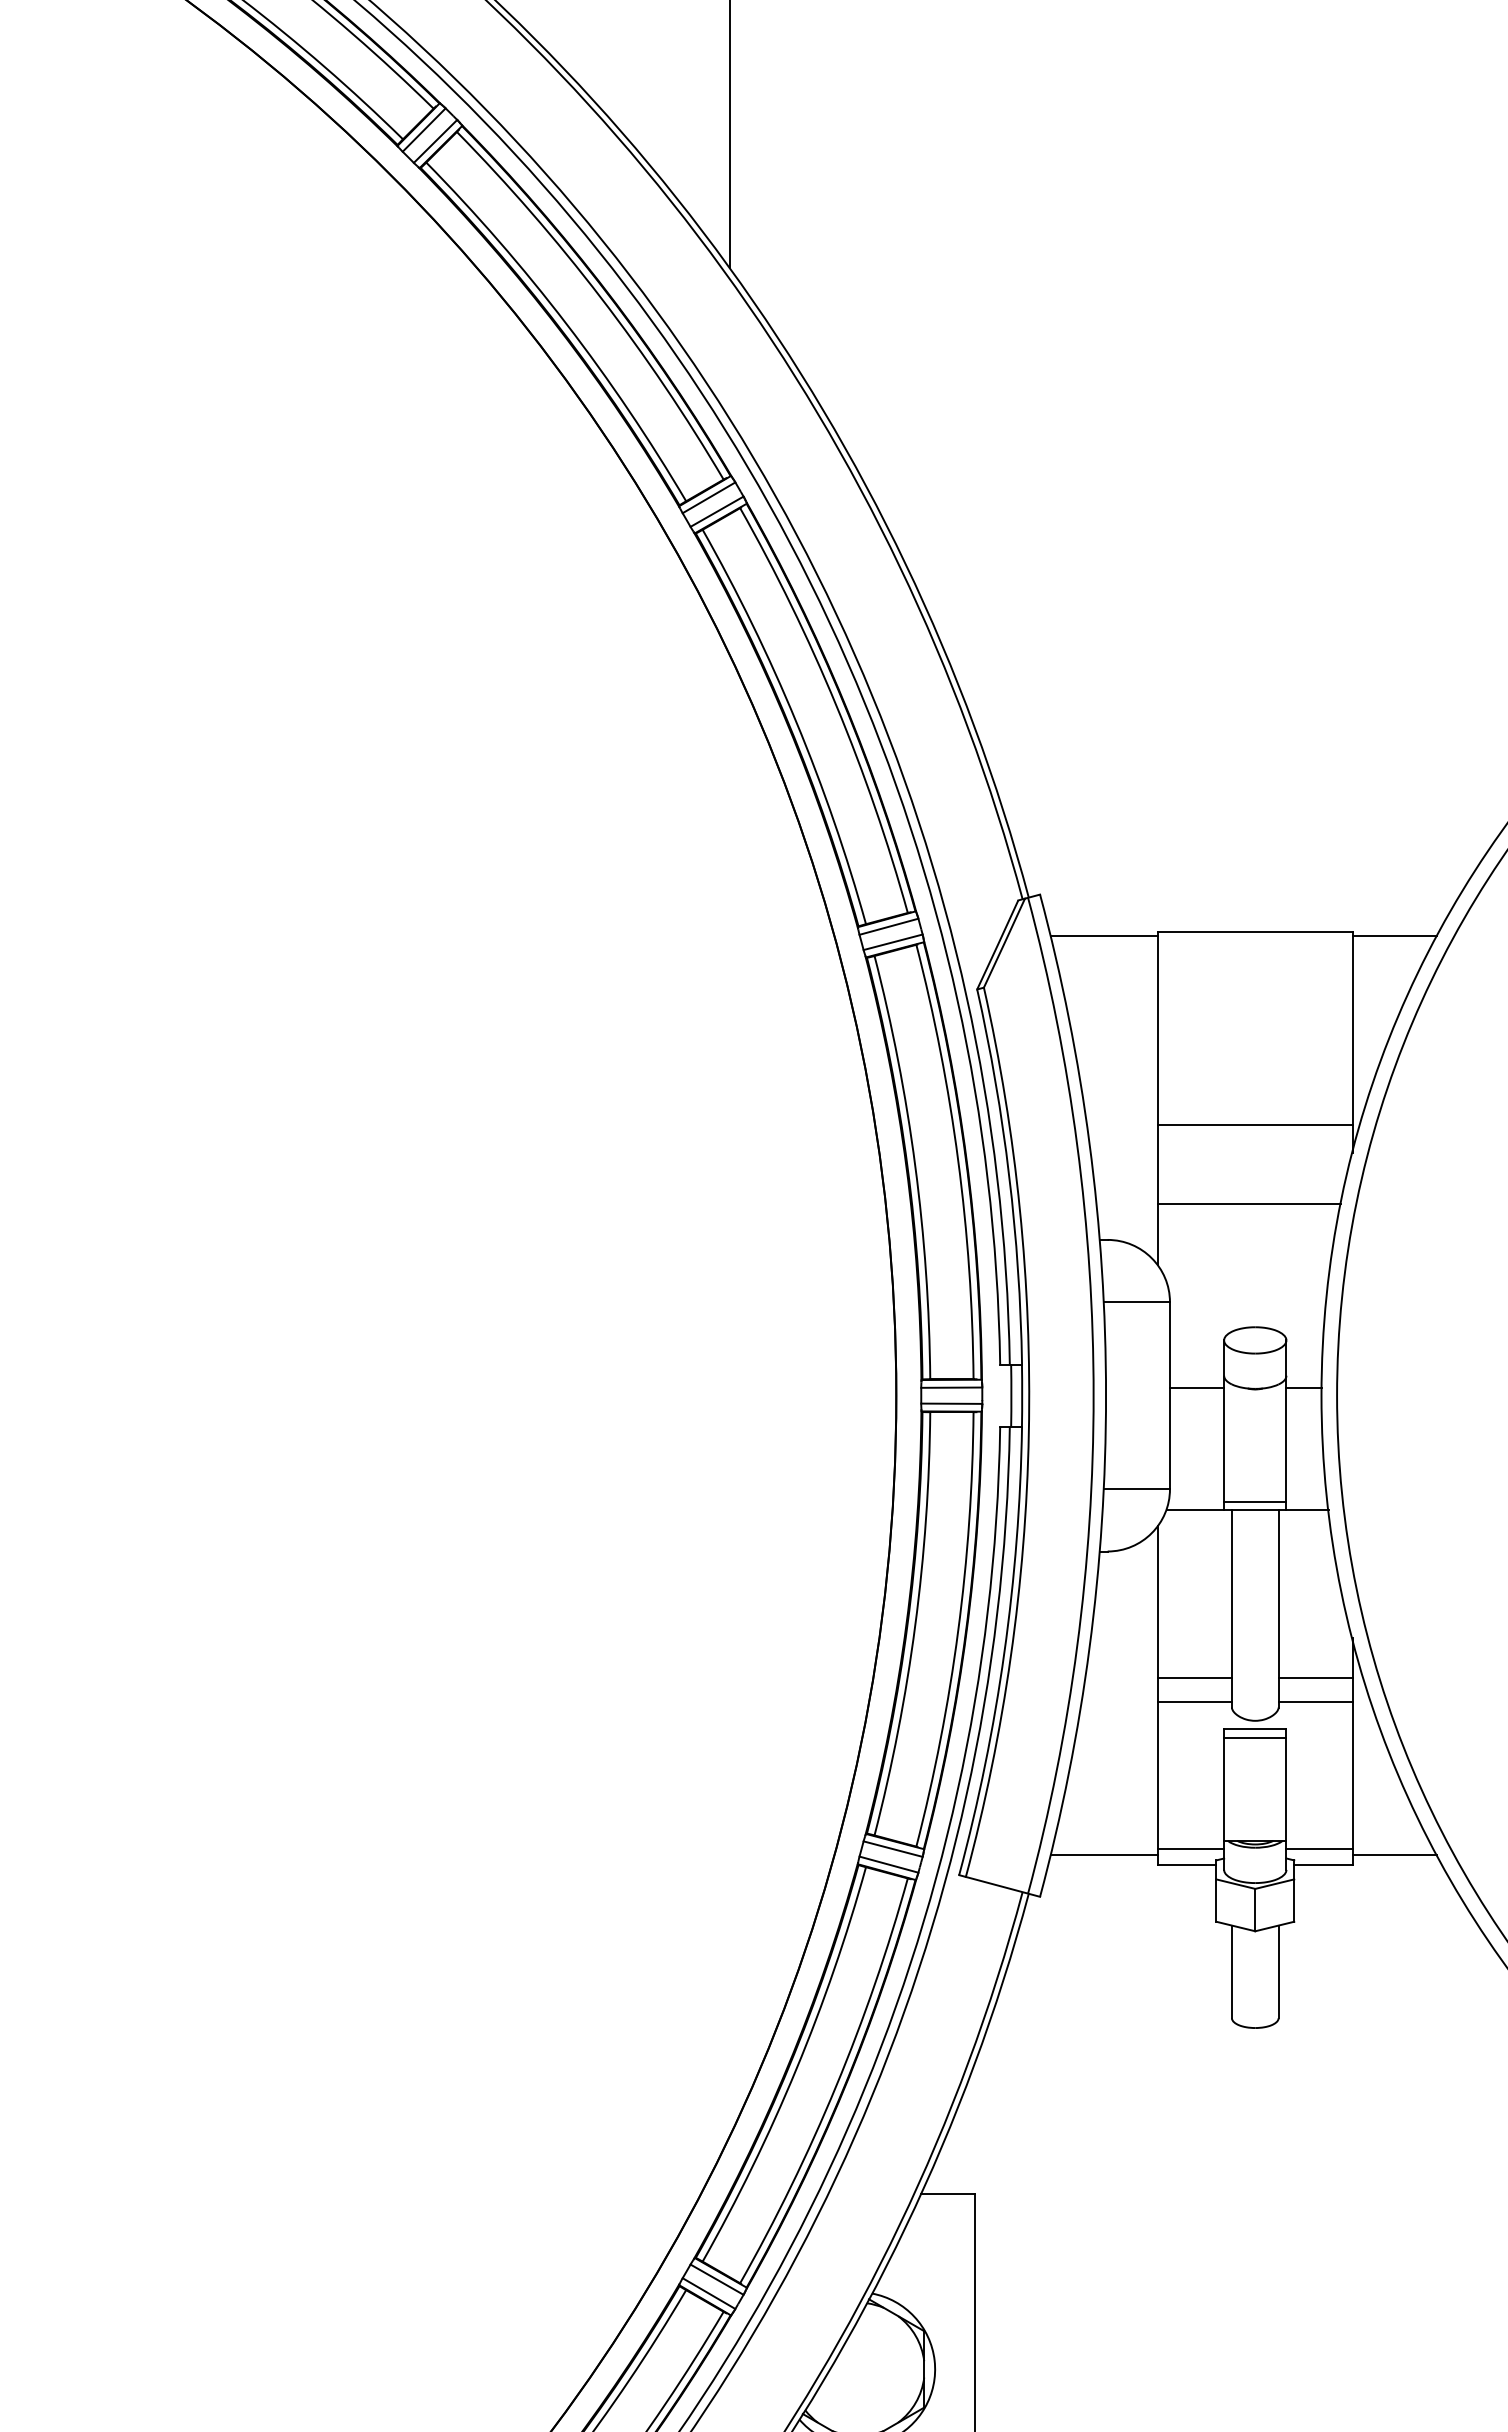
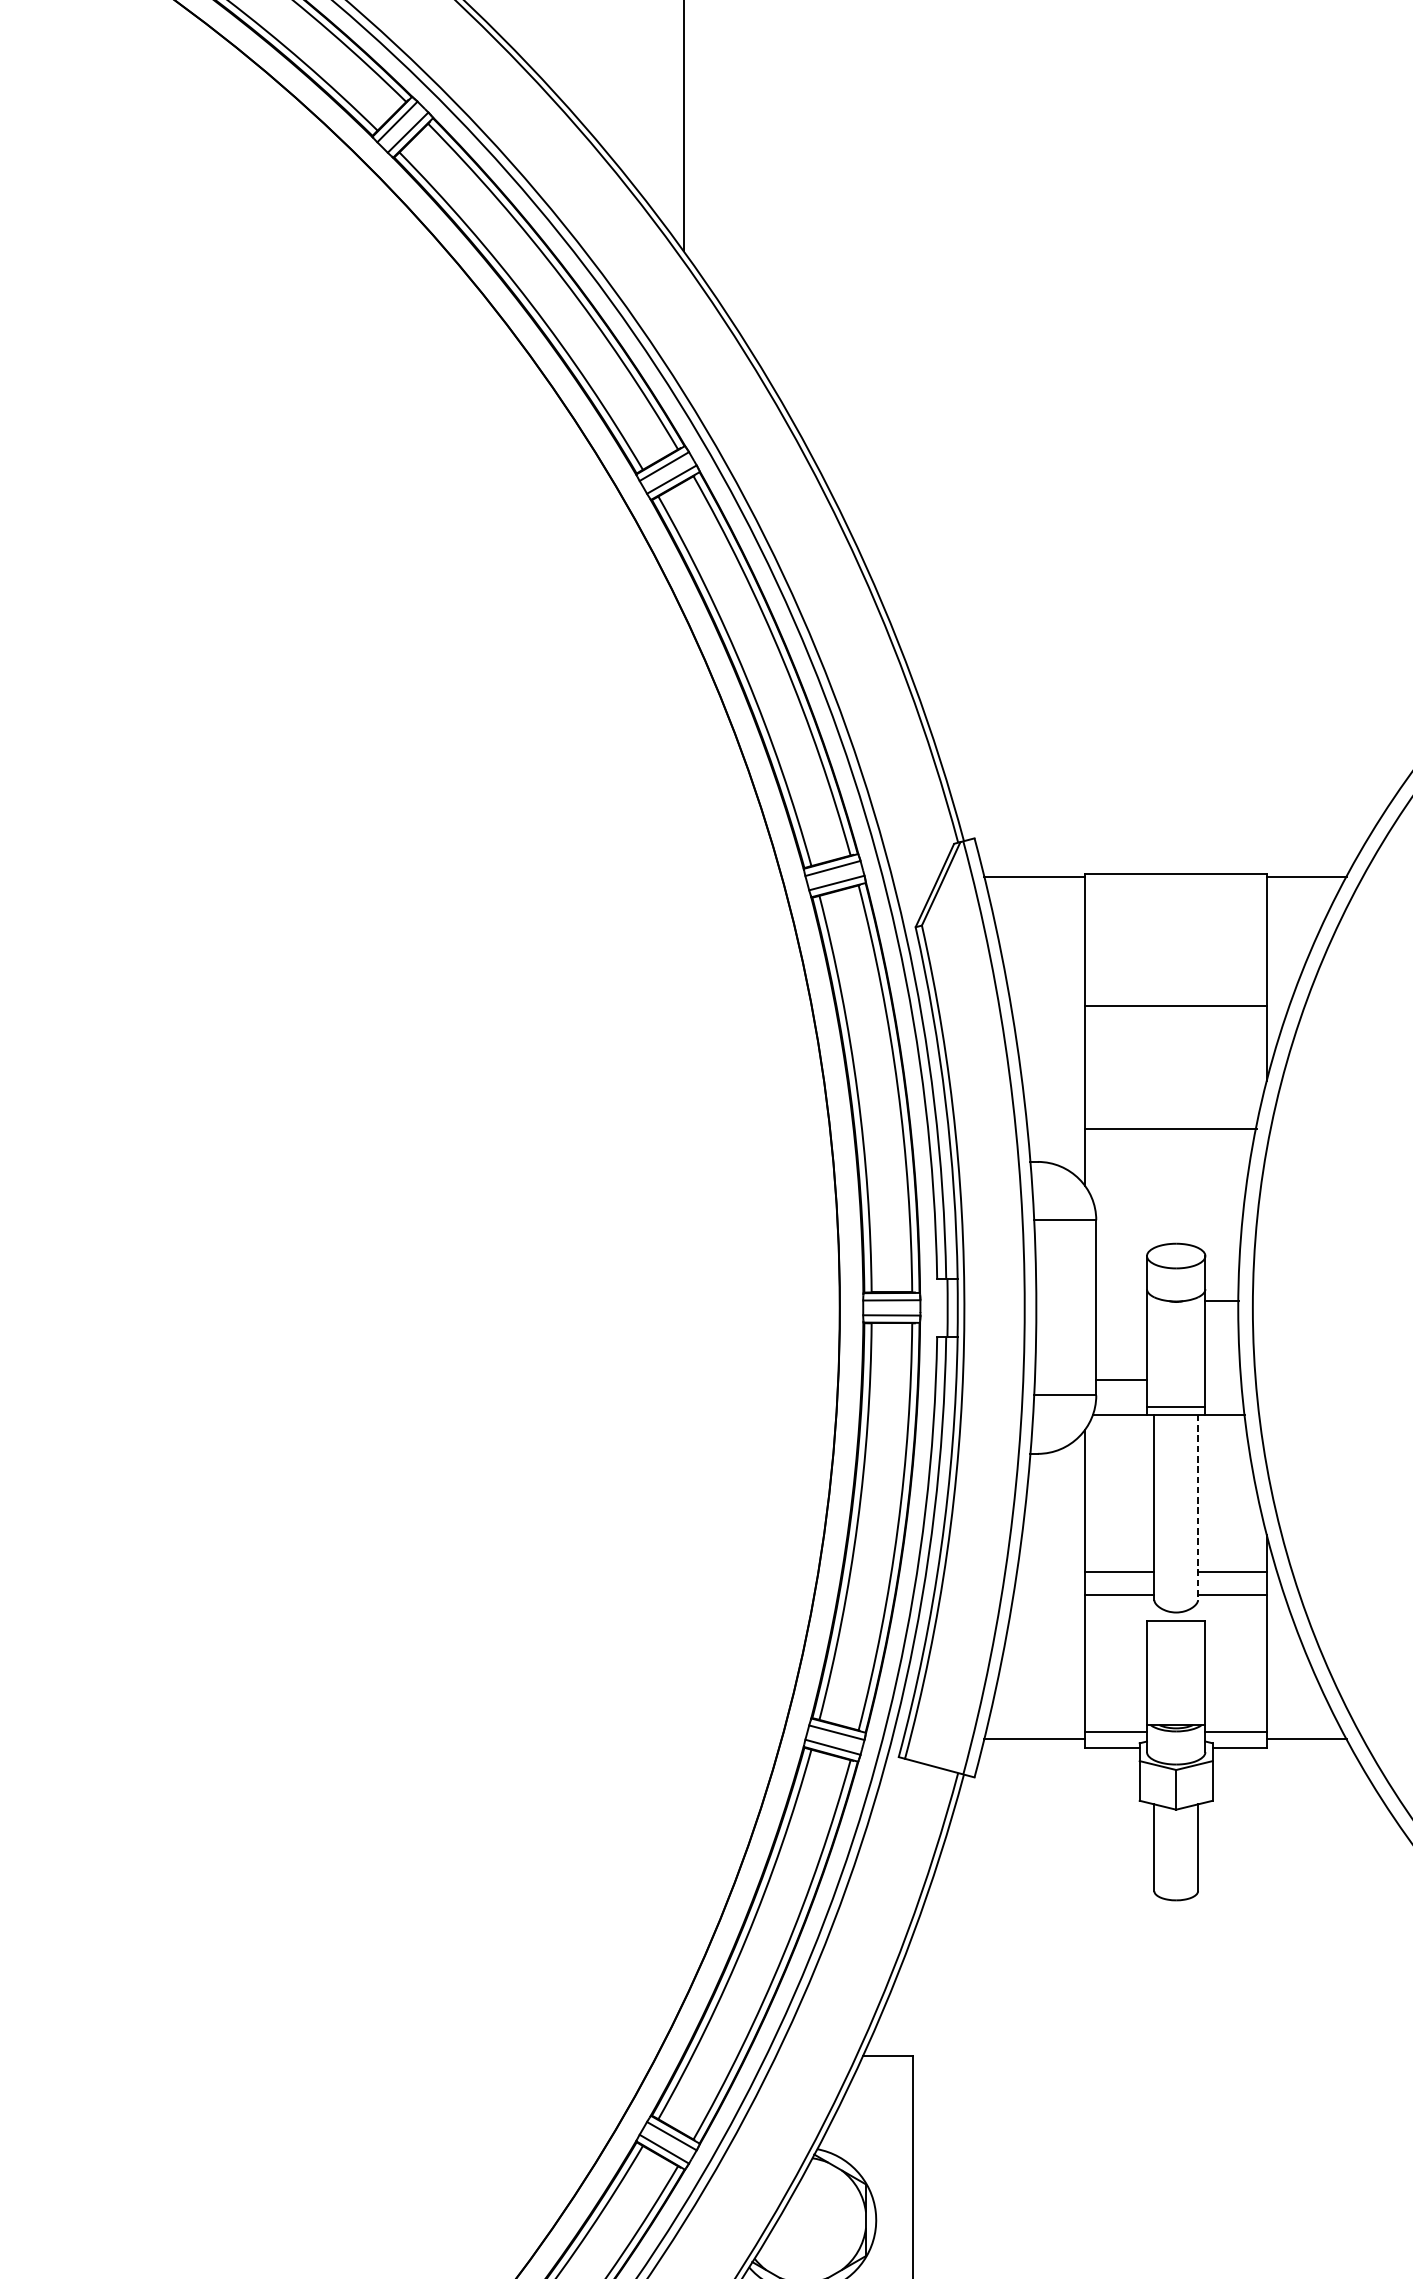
line: (1254, 1125) -> (1175, 1005), moved
line: (1196, 1388) -> (1121, 1380), moved
line: (1278, 1608) -> (1197, 1507), solid -> dashed
line: (1255, 1737) -> (1176, 1628), removed

